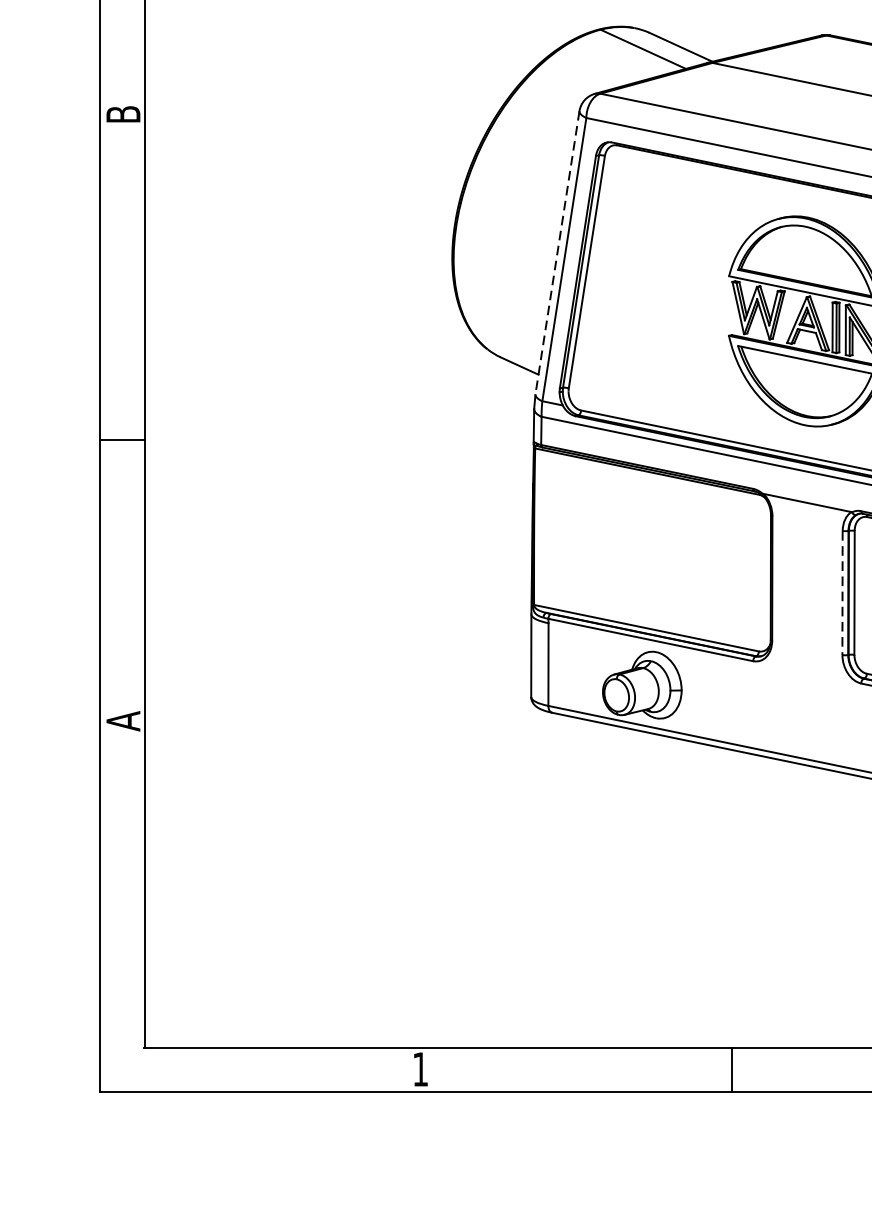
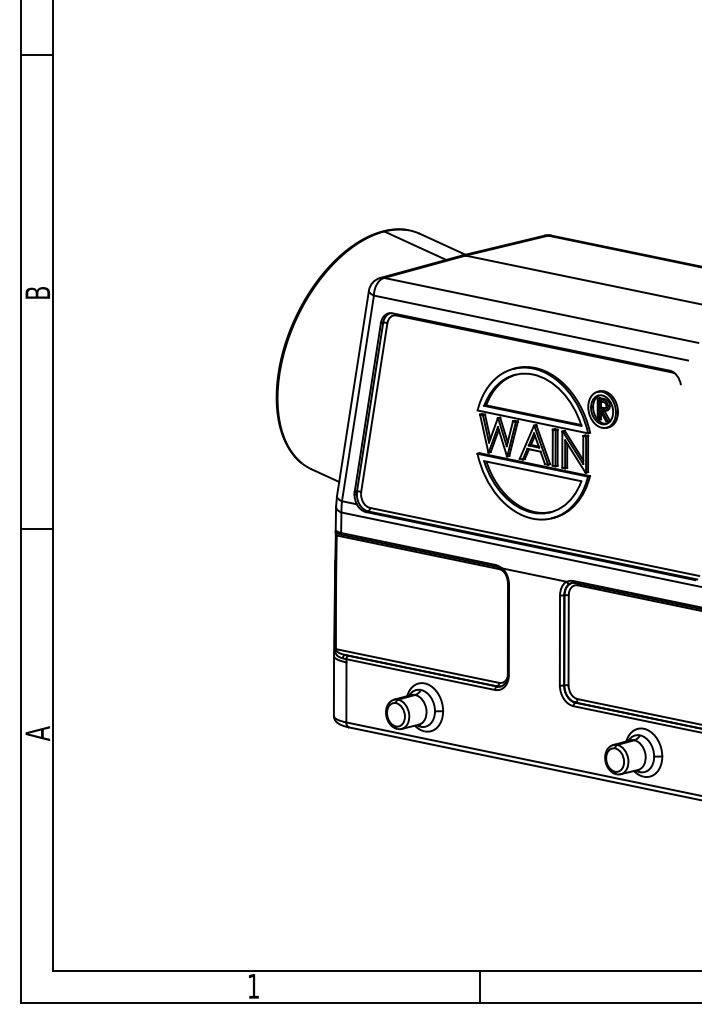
line: (556, 252) -> (352, 393), dashed -> solid
line: (841, 593) -> (559, 640), dashed -> solid

